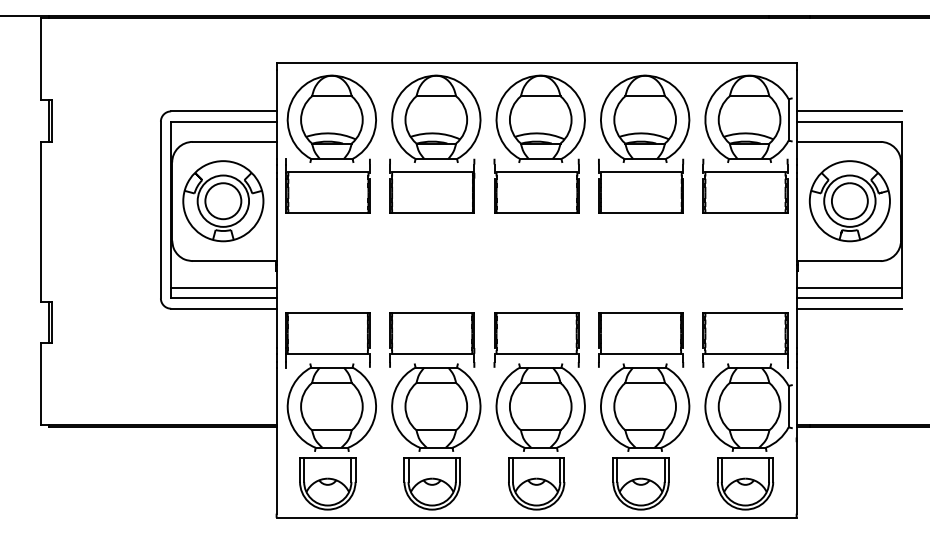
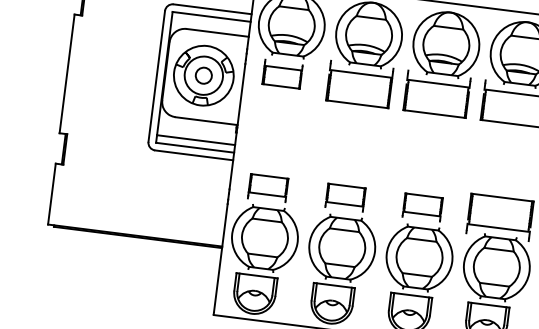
part: (327, 185) -> (282, 73), size x0.6
circle: (223, 201) -> (203, 75), size x0.6
part: (432, 339) -> (345, 197), size x0.6
part: (536, 339) -> (422, 207), size x0.6
part: (327, 340) -> (267, 188), size x0.6

